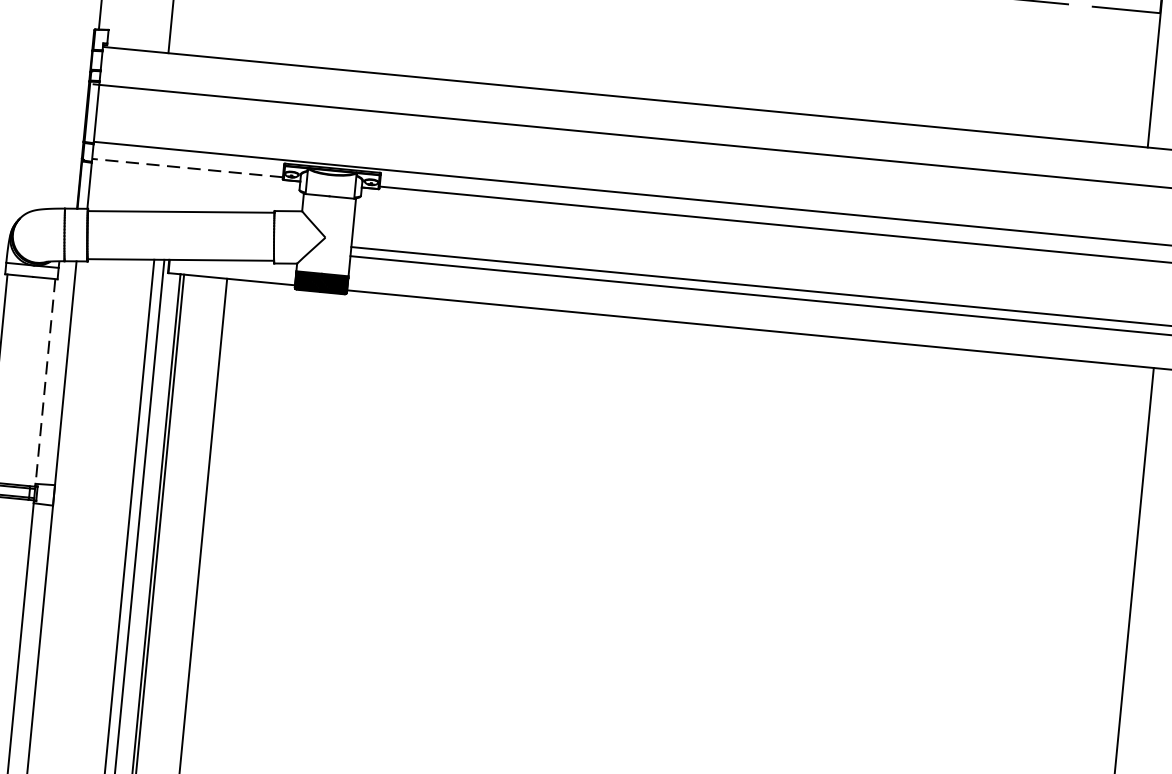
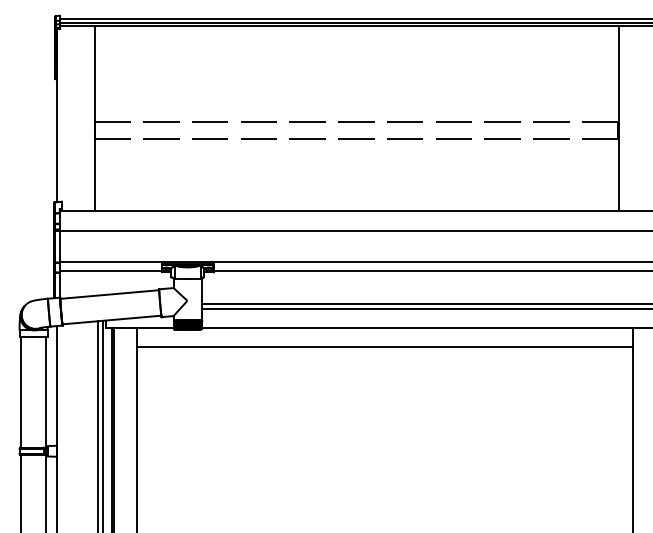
line: (187, 167) -> (110, 270), dashed -> solid
line: (687, 360) -> (385, 347), added
line: (45, 383) -> (46, 392), dashed -> solid

